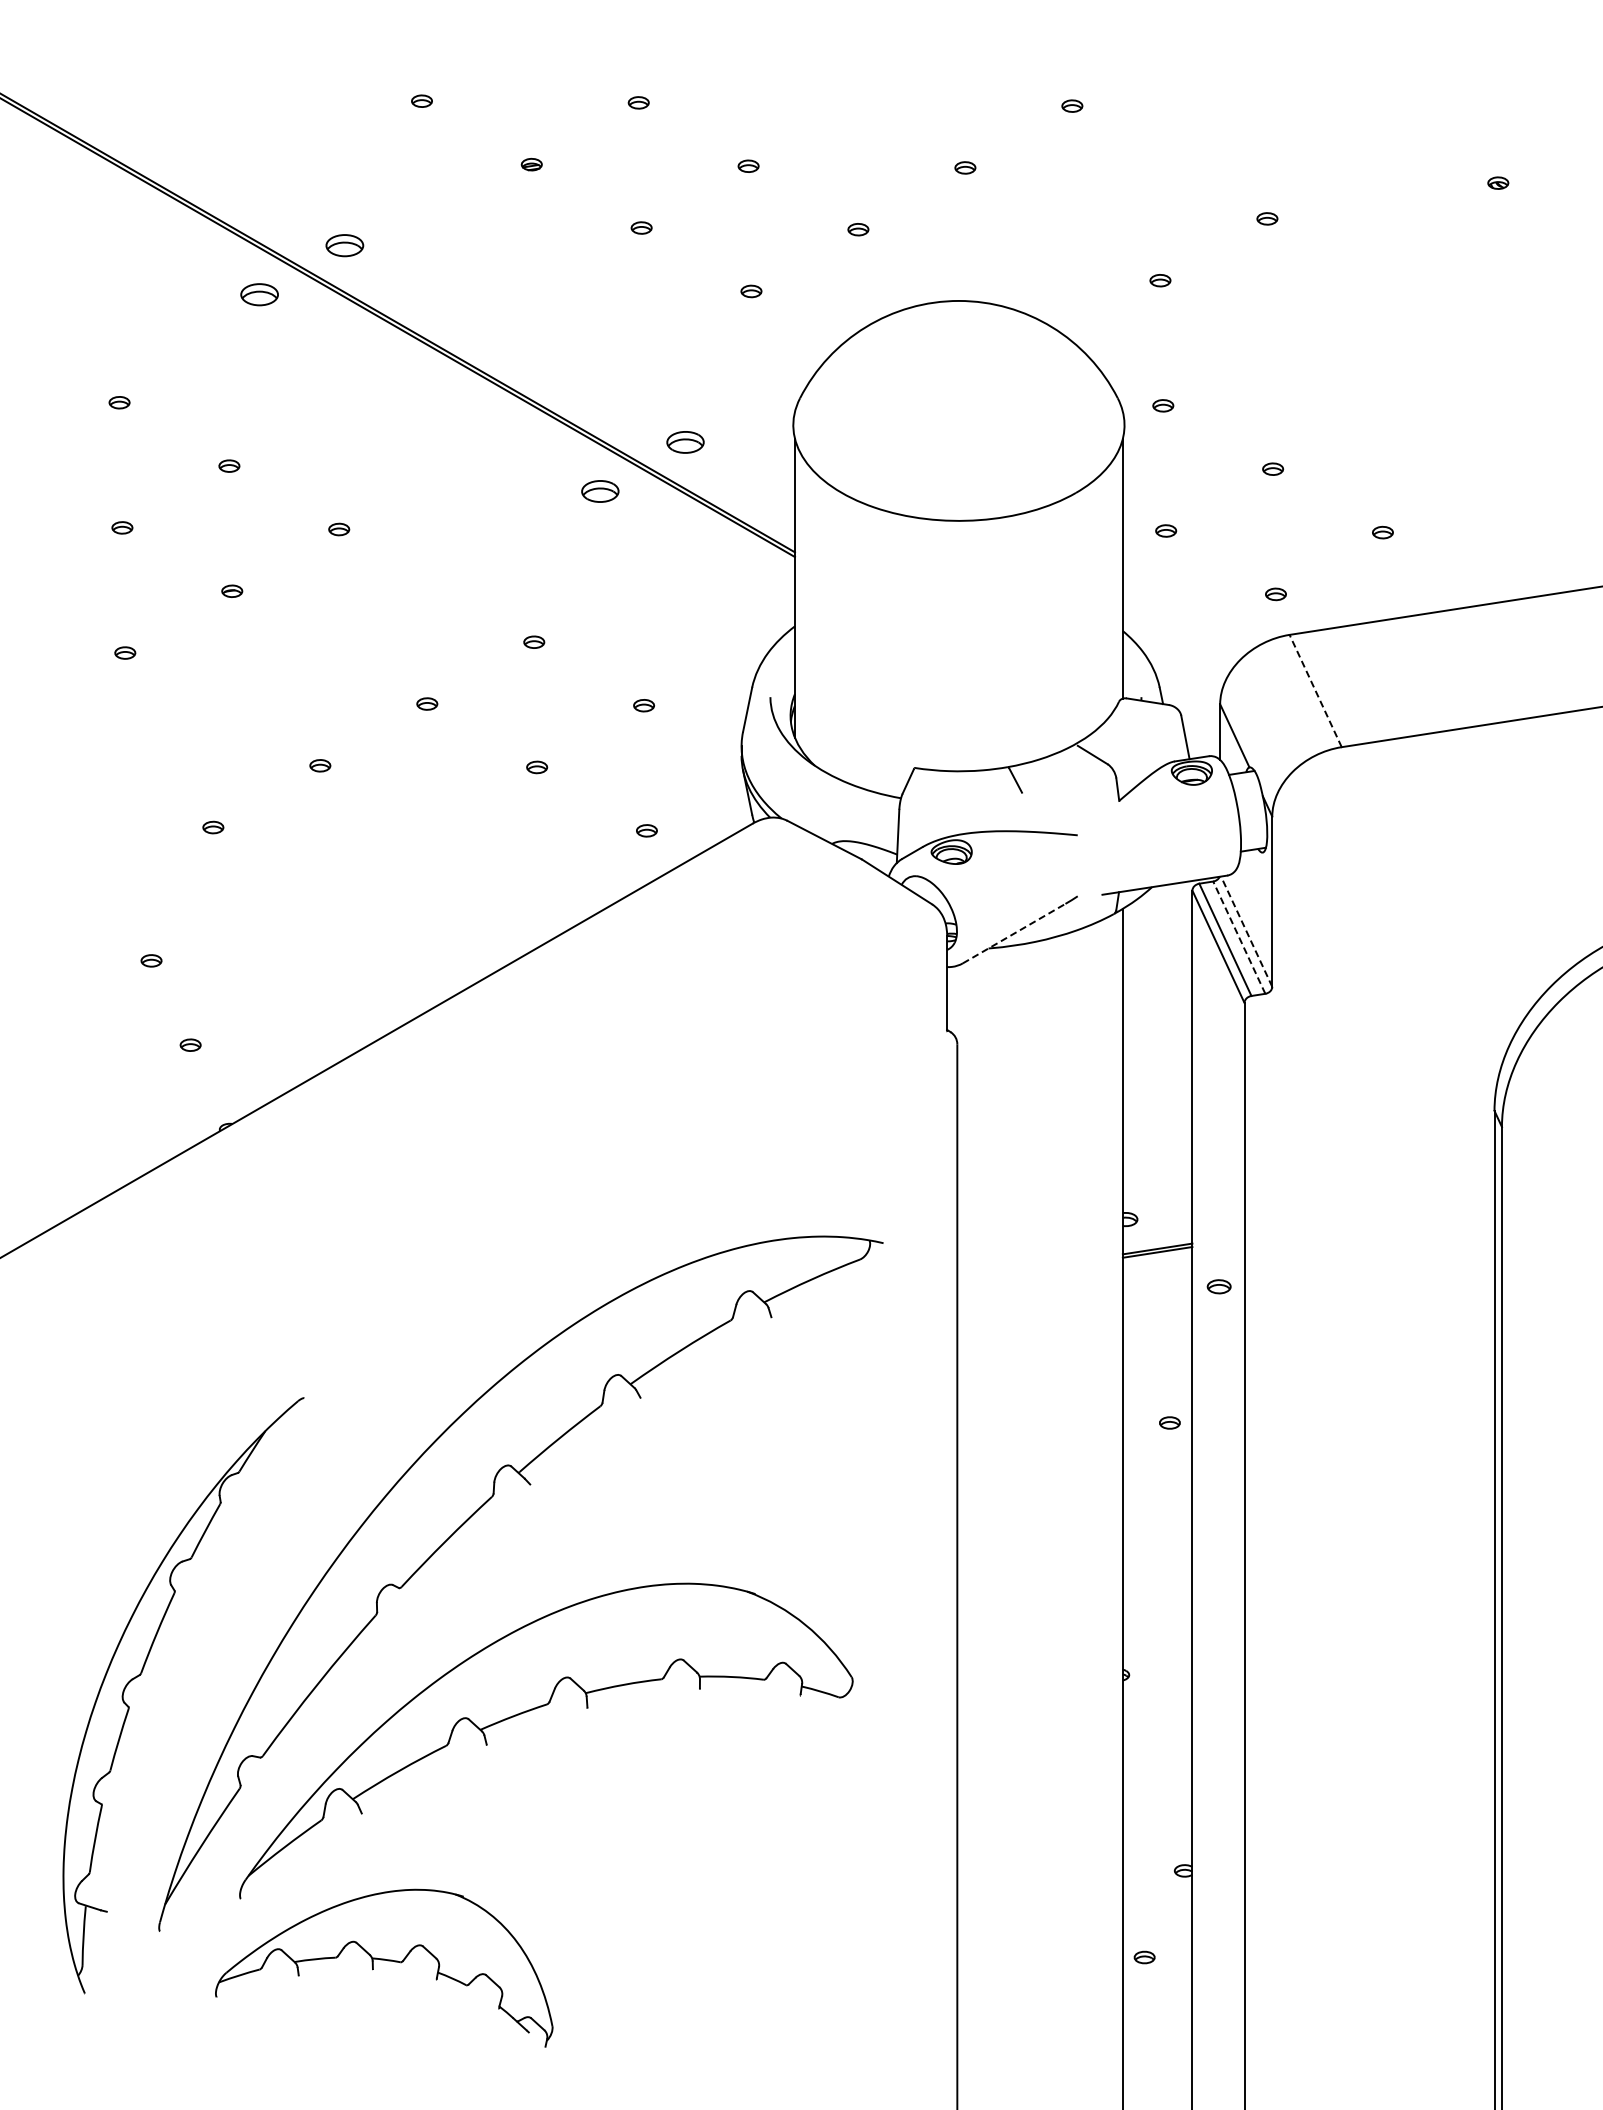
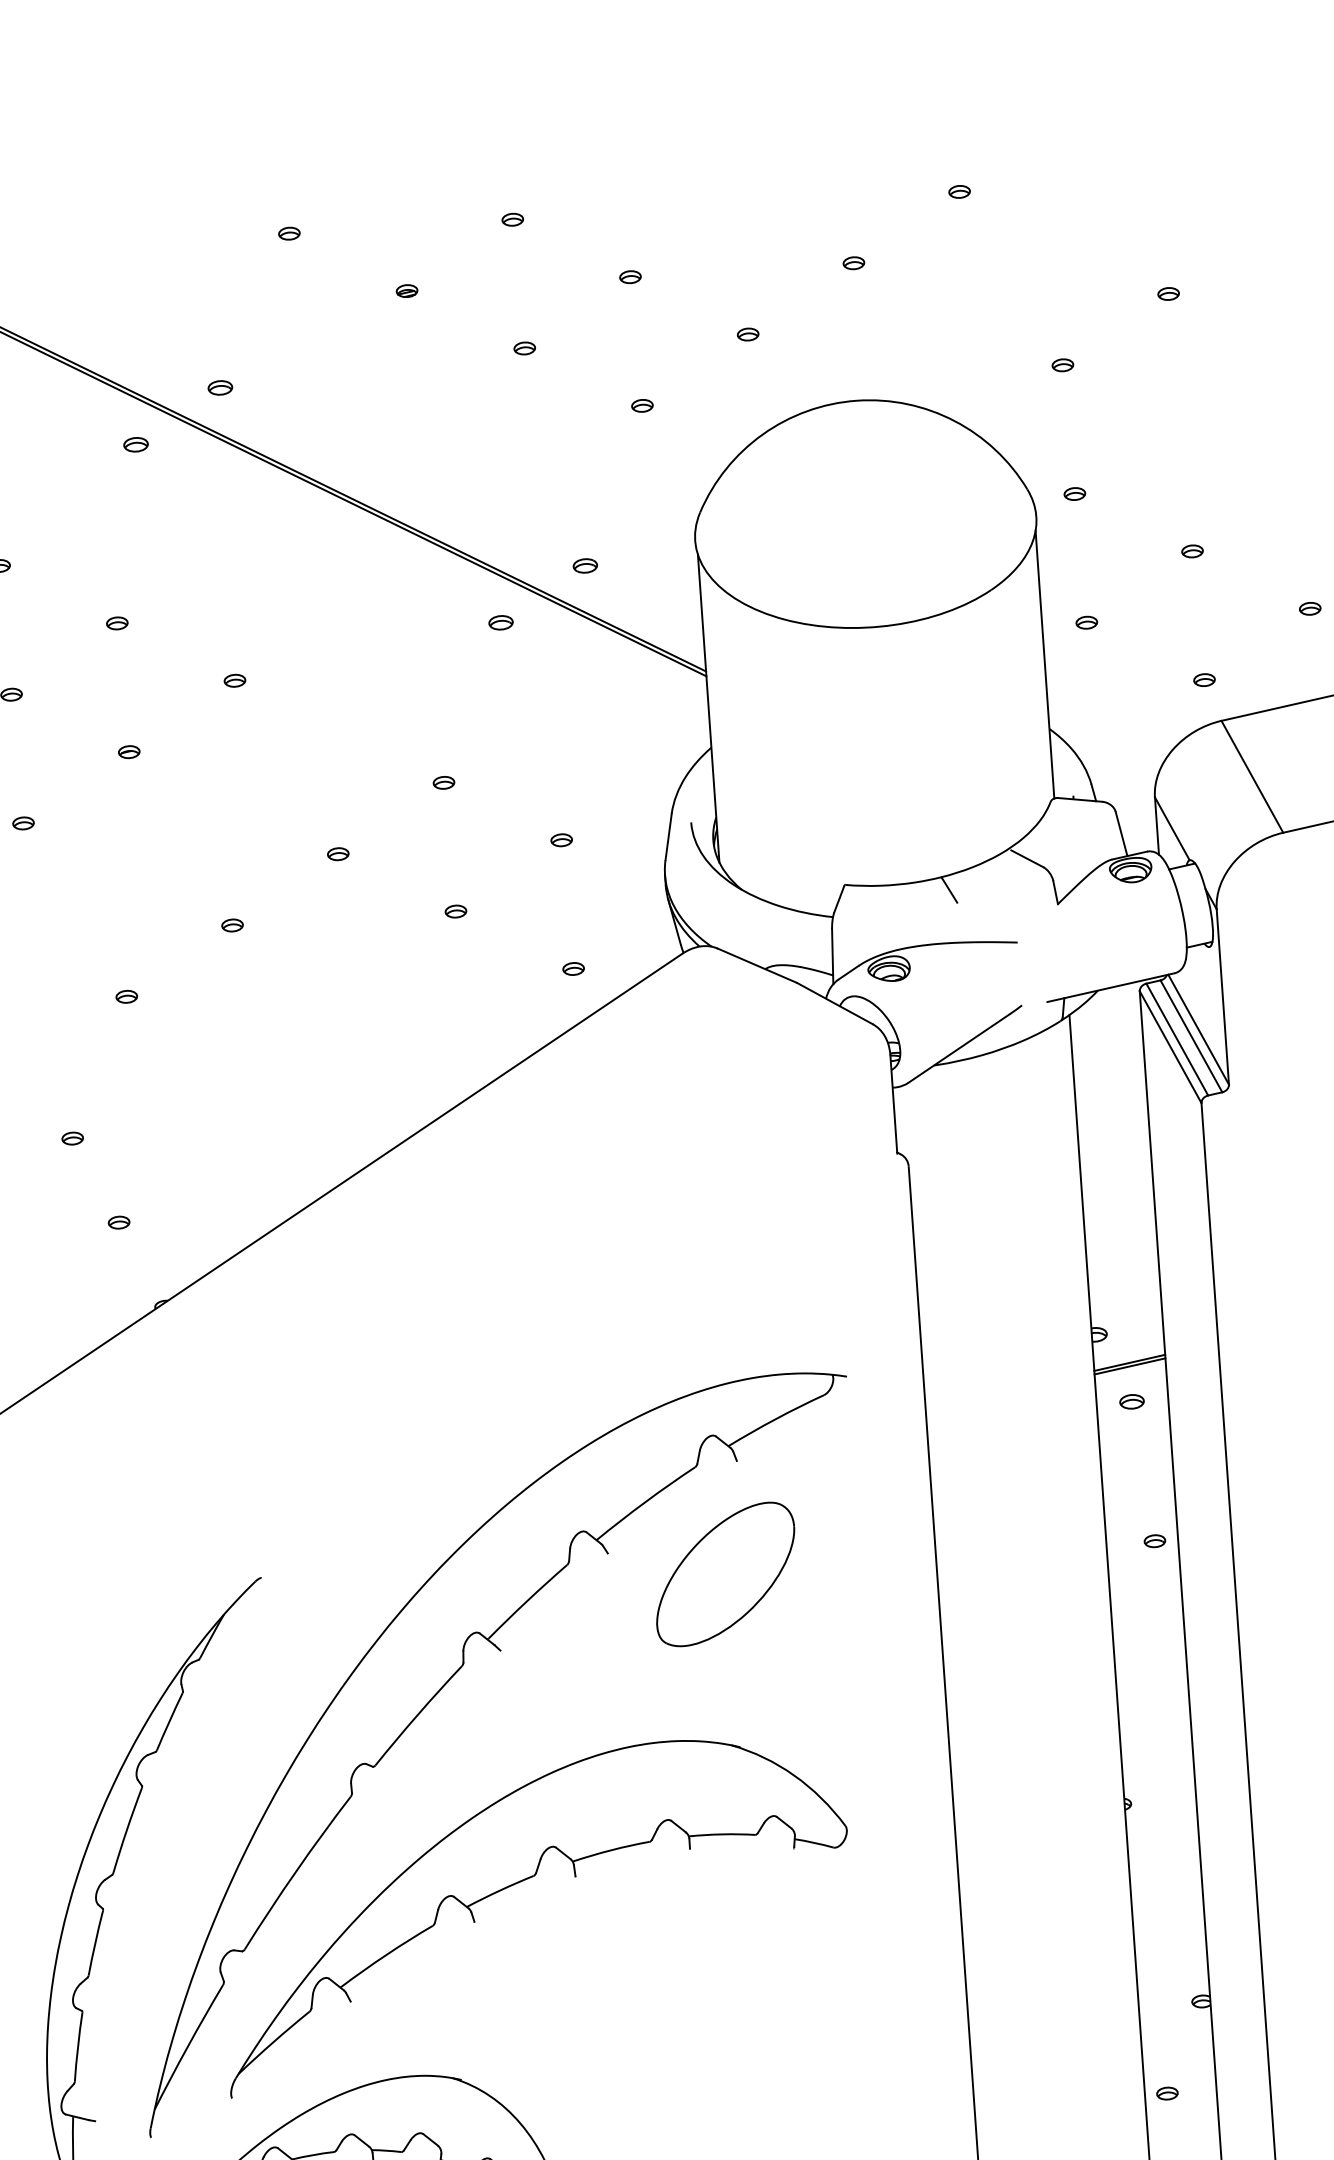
part: (344, 245) -> (219, 387), size x0.62
part: (259, 294) -> (135, 444), size x0.62
part: (685, 441) -> (585, 565), size x0.62
part: (599, 491) -> (500, 622), size x0.62
line: (1315, 691) -> (1252, 777), dashed -> solid
line: (1246, 931) -> (1198, 1029), dashed -> solid
line: (1014, 933) -> (959, 1048), dashed -> solid
line: (1239, 937) -> (1191, 1036), dashed -> solid
part: (1218, 1286) -> (1131, 1401), moved
part: (752, 1425) -> (725, 1573), added

